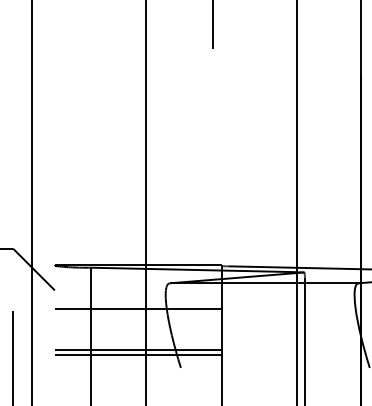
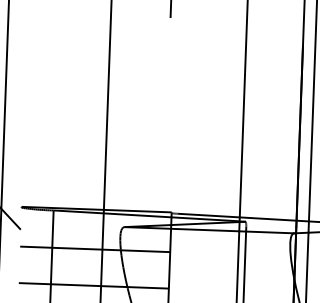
line: (137, 355) -> (92, 290), removed

